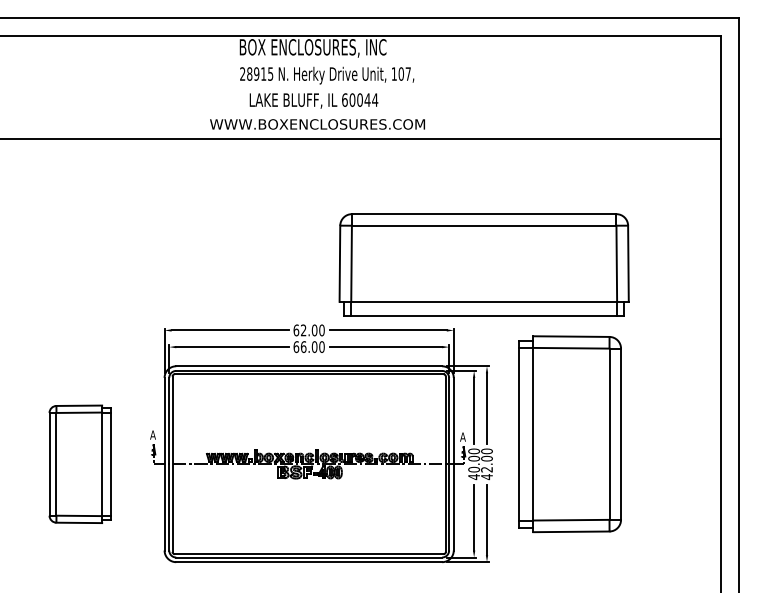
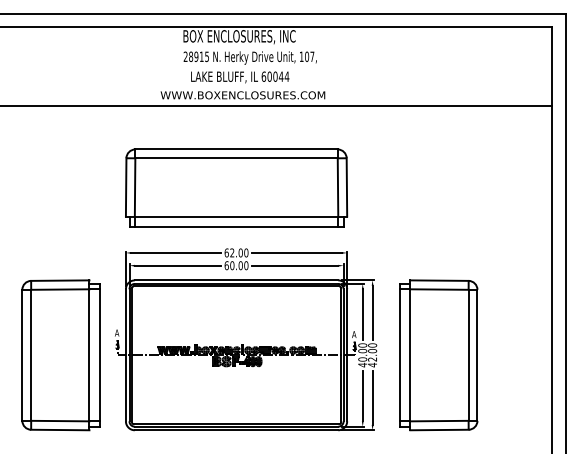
part: (483, 264) -> (236, 187), moved
text: (303, 346) -> (232, 265), 66.00 -> 60.00
part: (569, 434) -> (438, 355), moved
part: (79, 464) -> (60, 355), size x1.67

